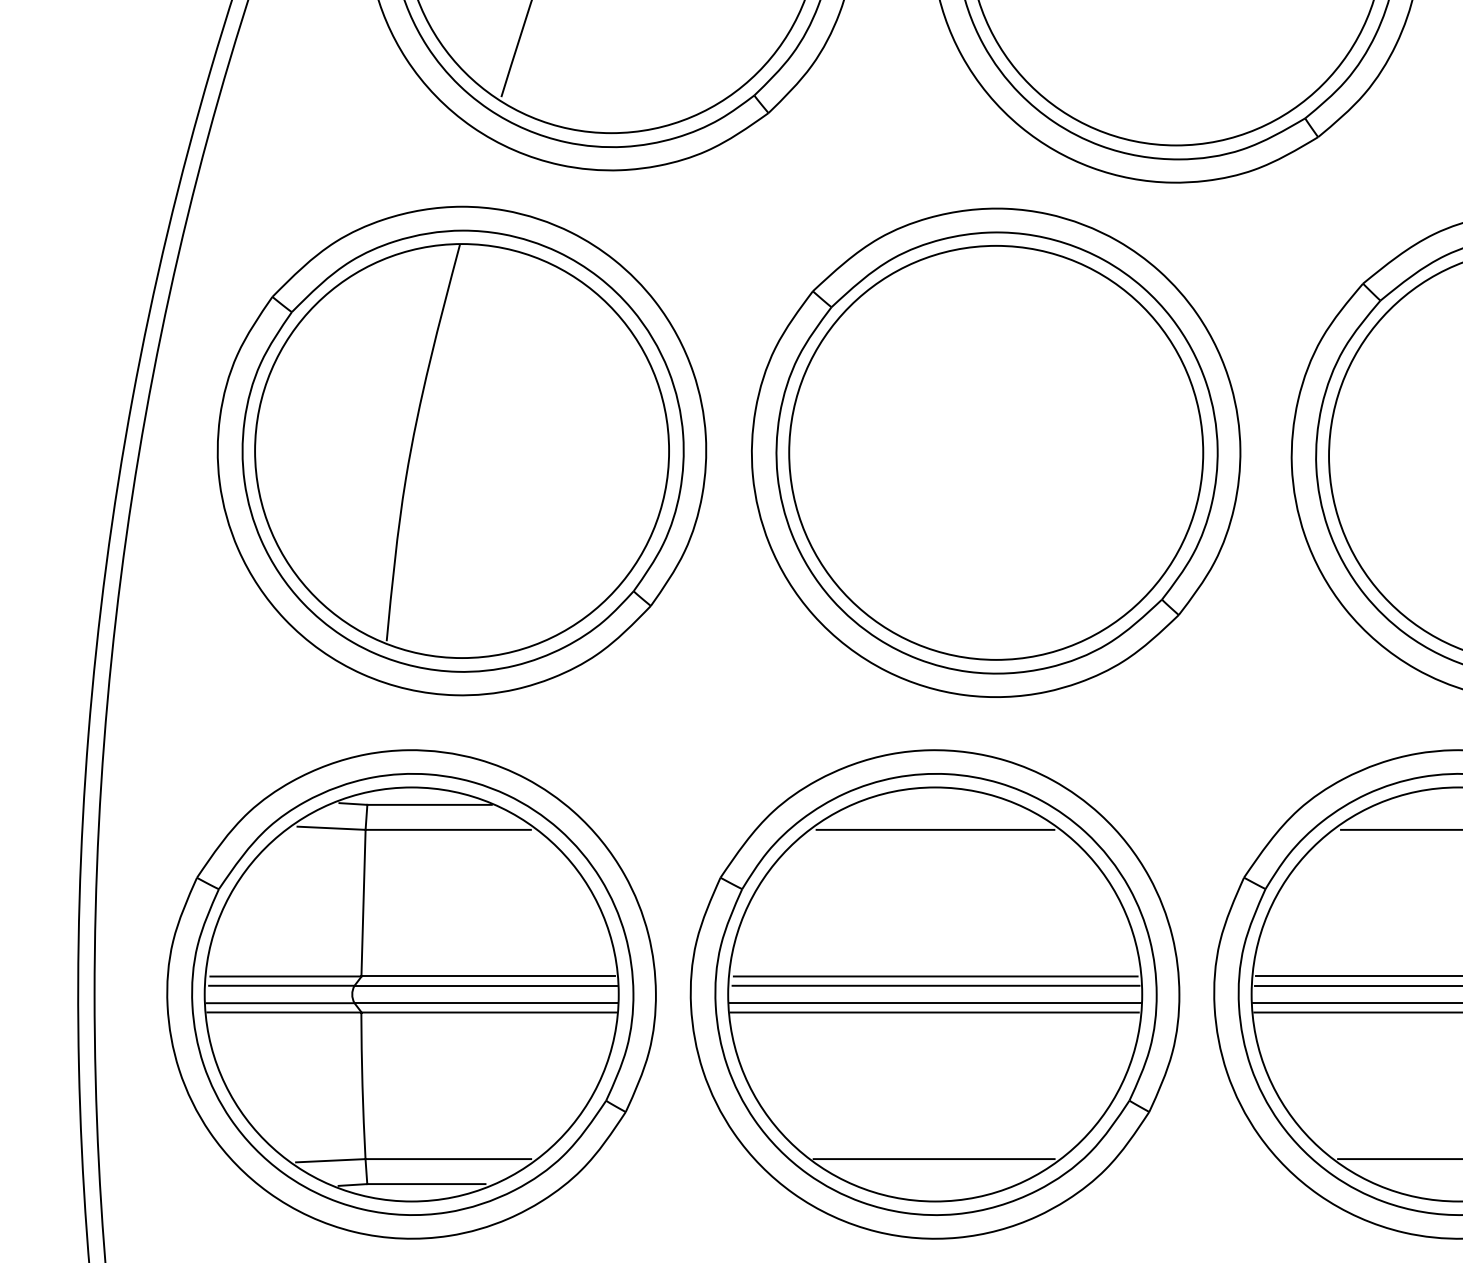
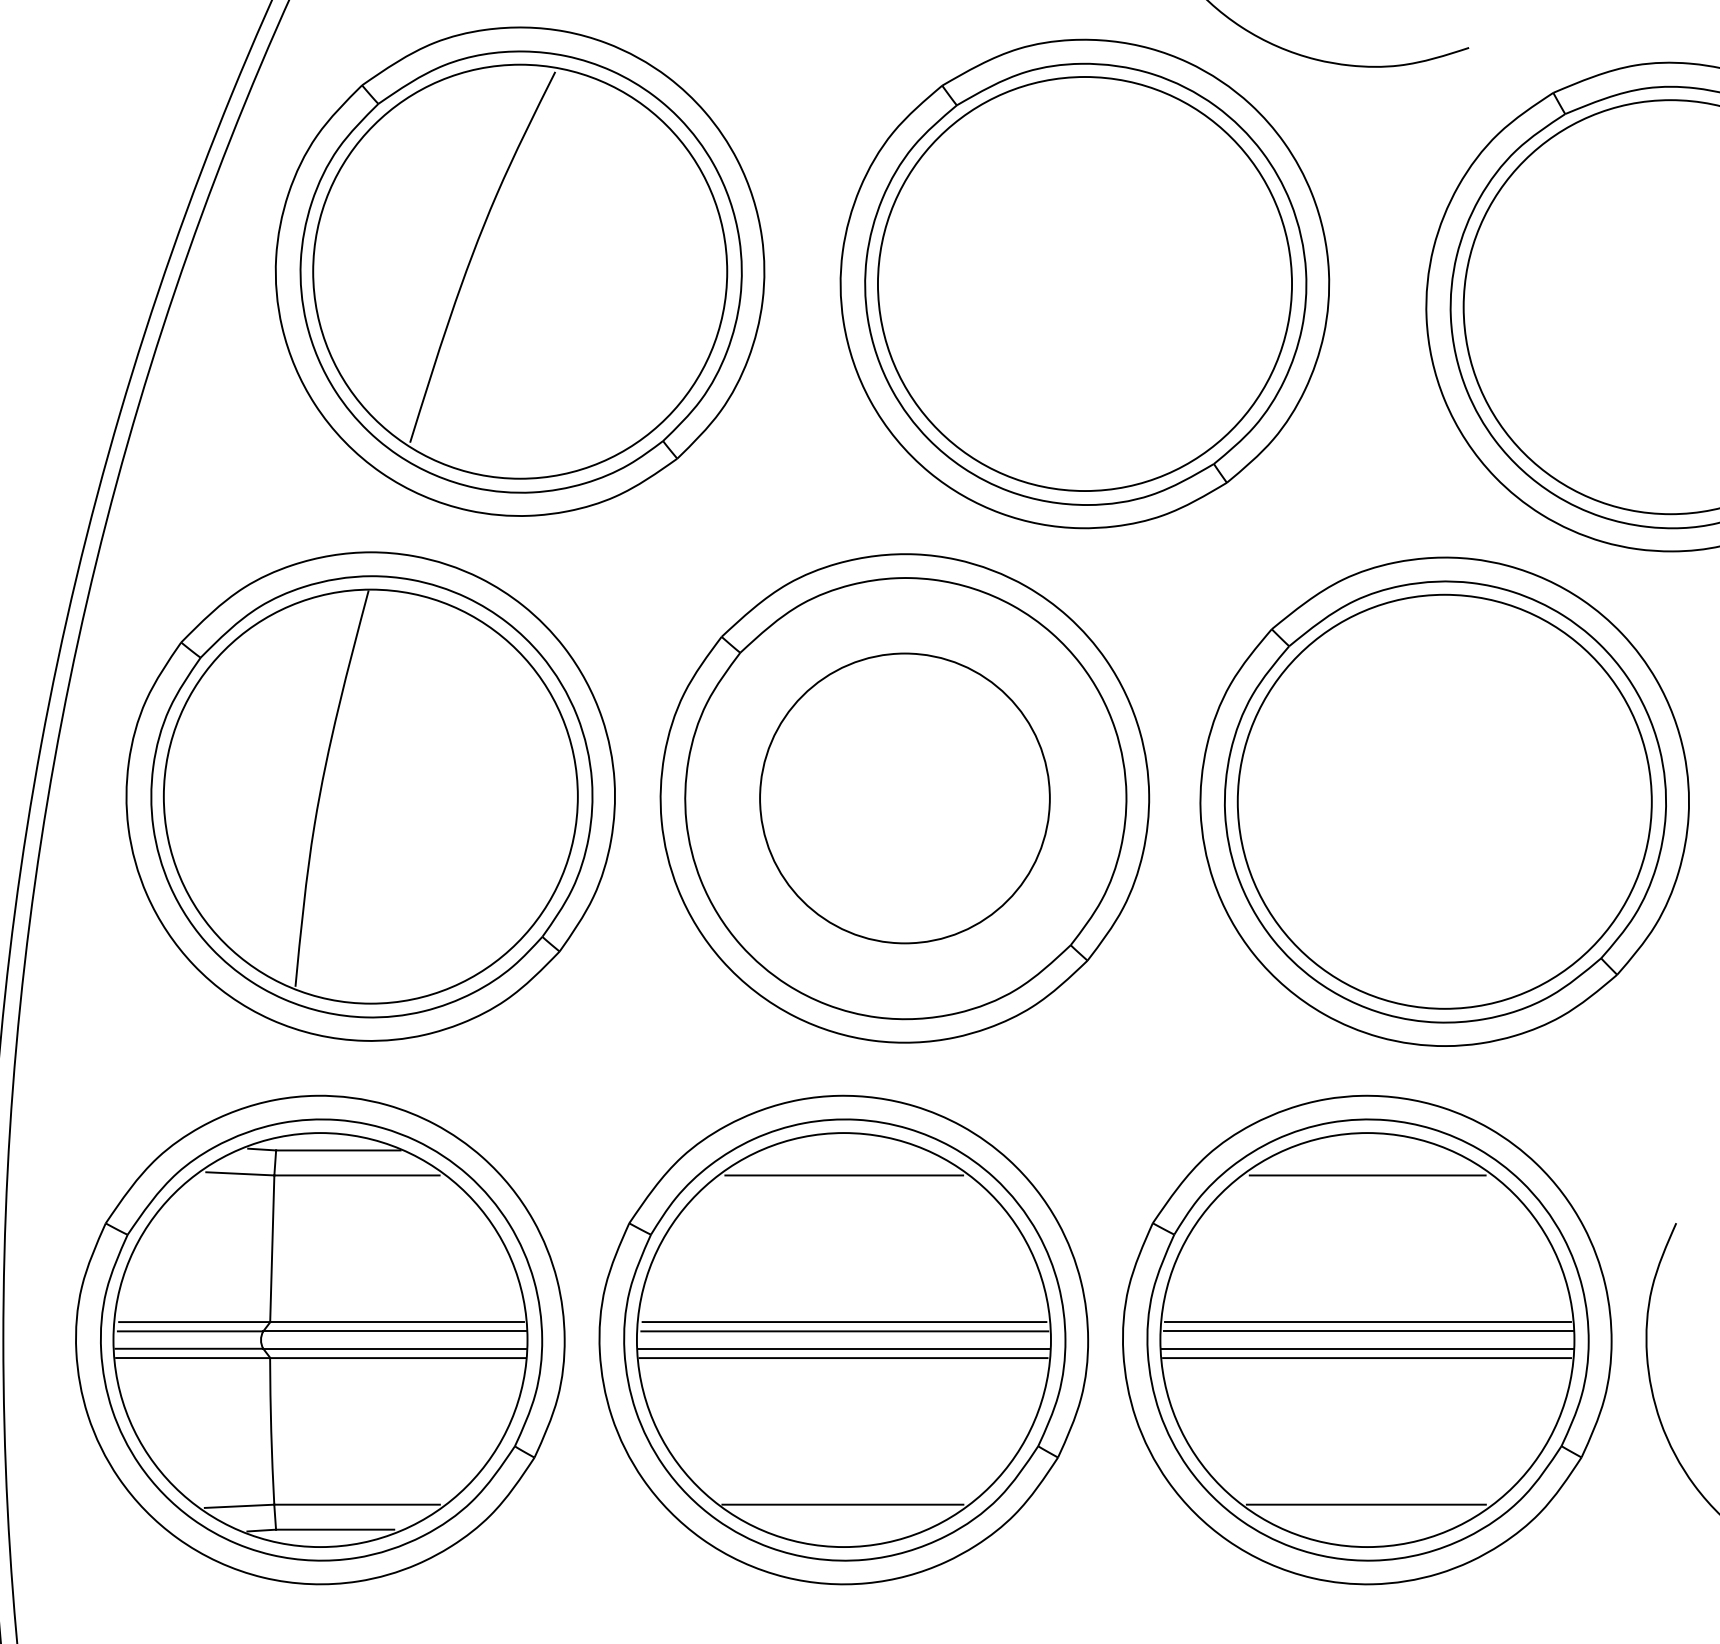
circle: (995, 452) -> (904, 798), size x0.7

